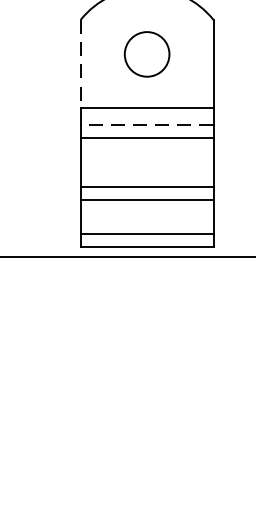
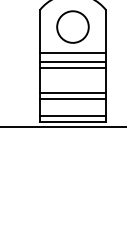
circle: (146, 53) -> (72, 26), size x1.43
line: (81, 63) -> (40, 31), dashed -> solid
line: (146, 123) -> (72, 61), dashed -> solid

